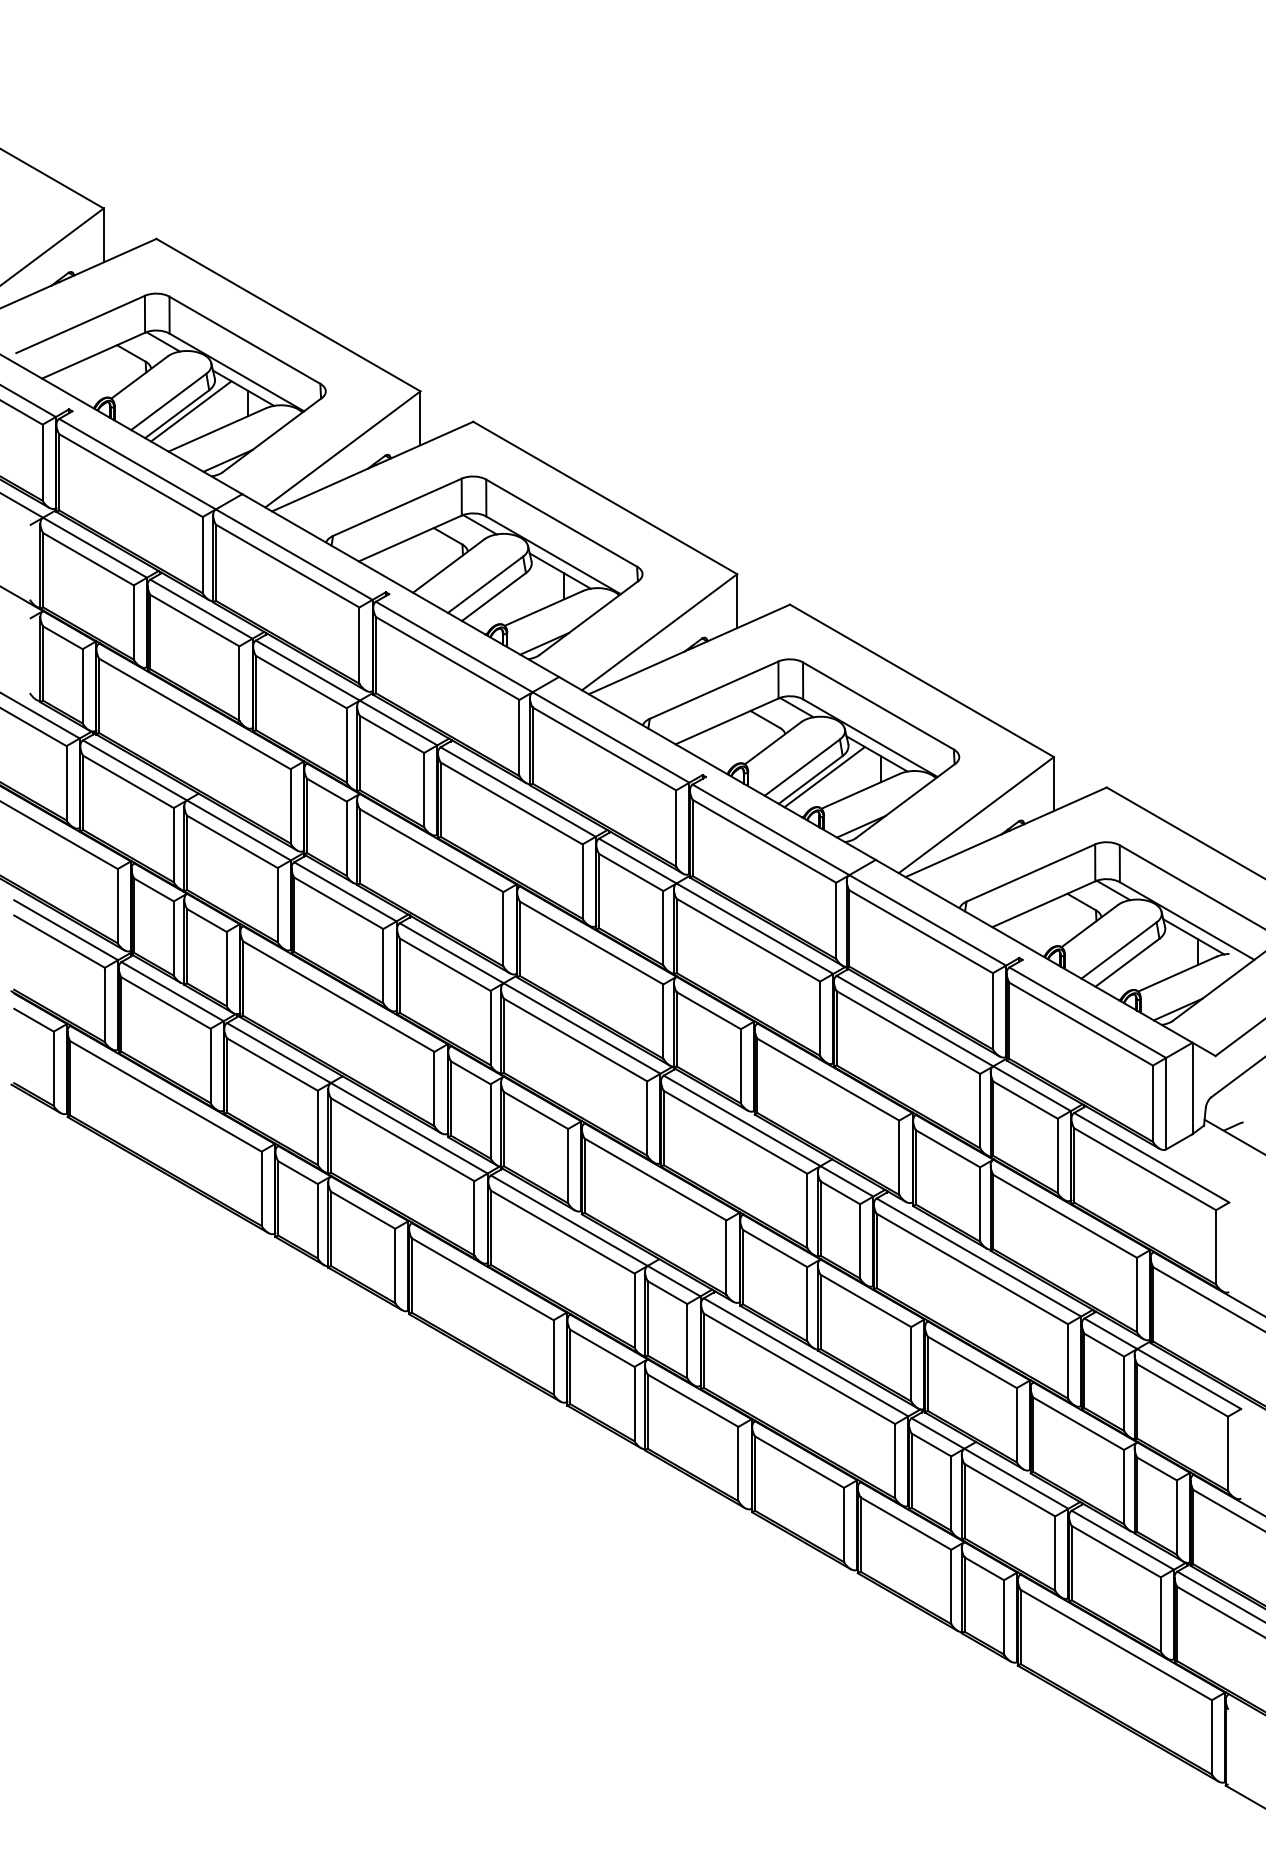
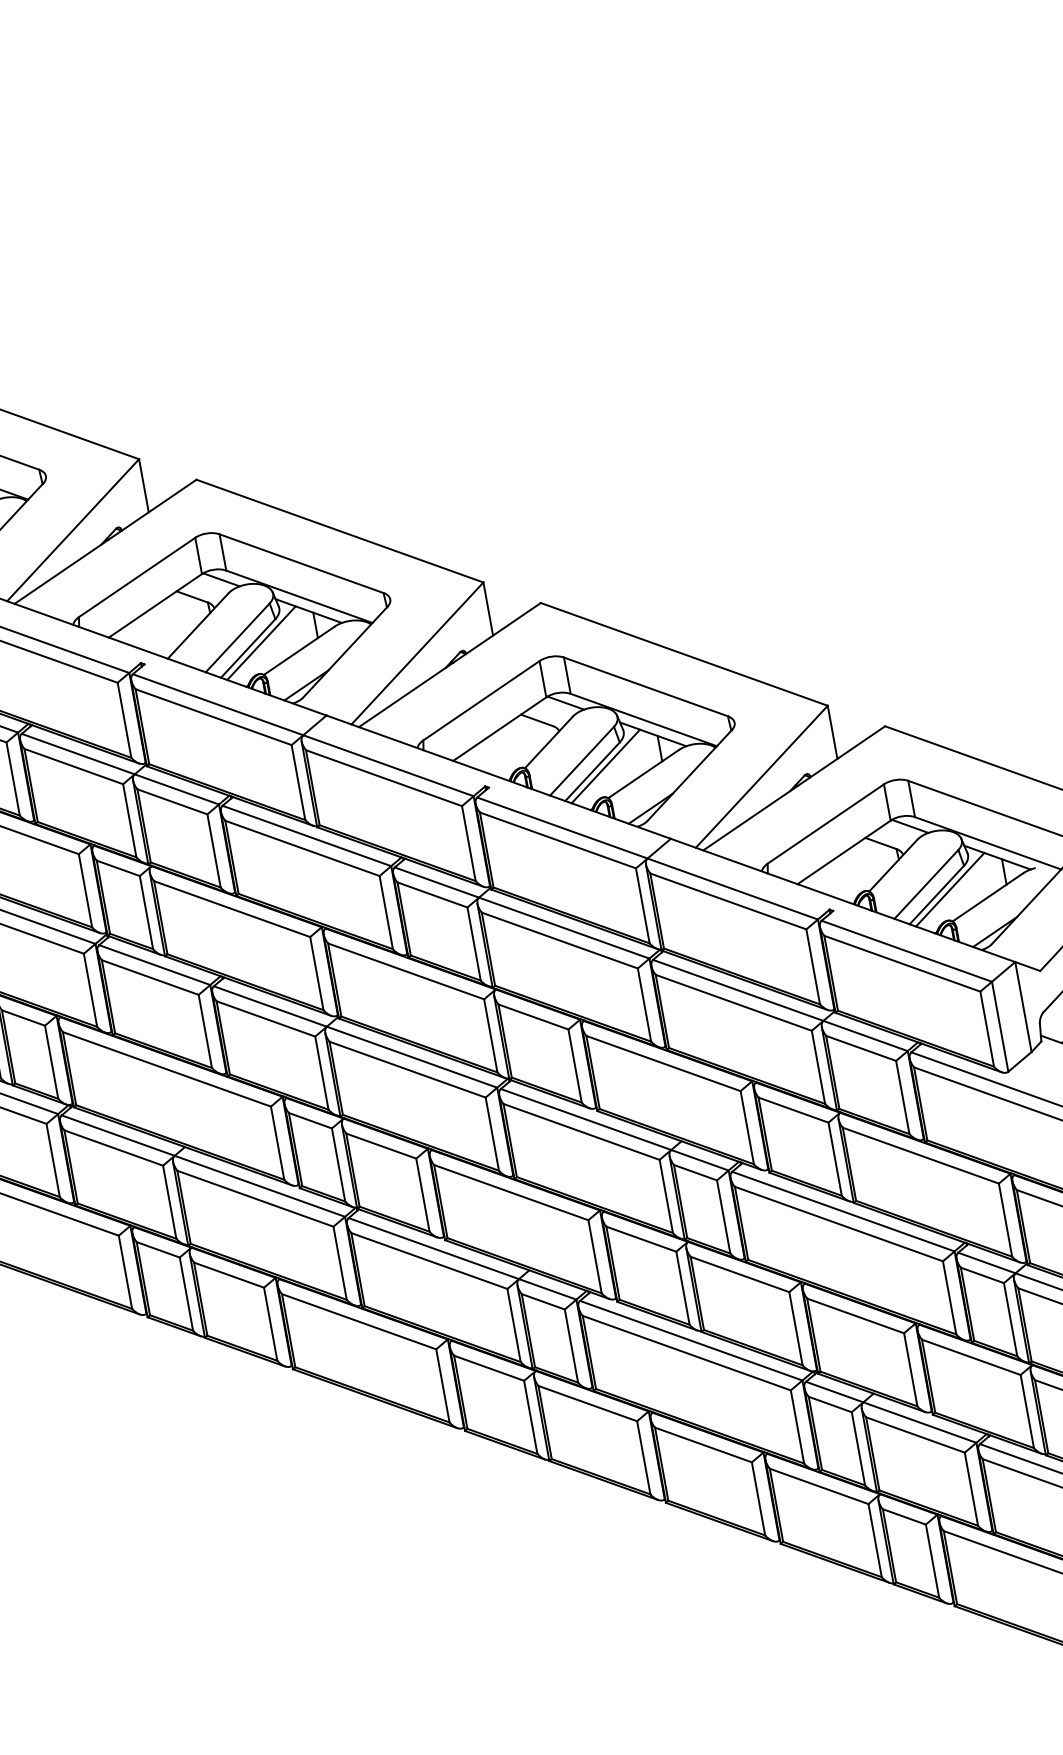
line: (507, 594) -> (261, 643), added
line: (1141, 959) -> (950, 889), added

